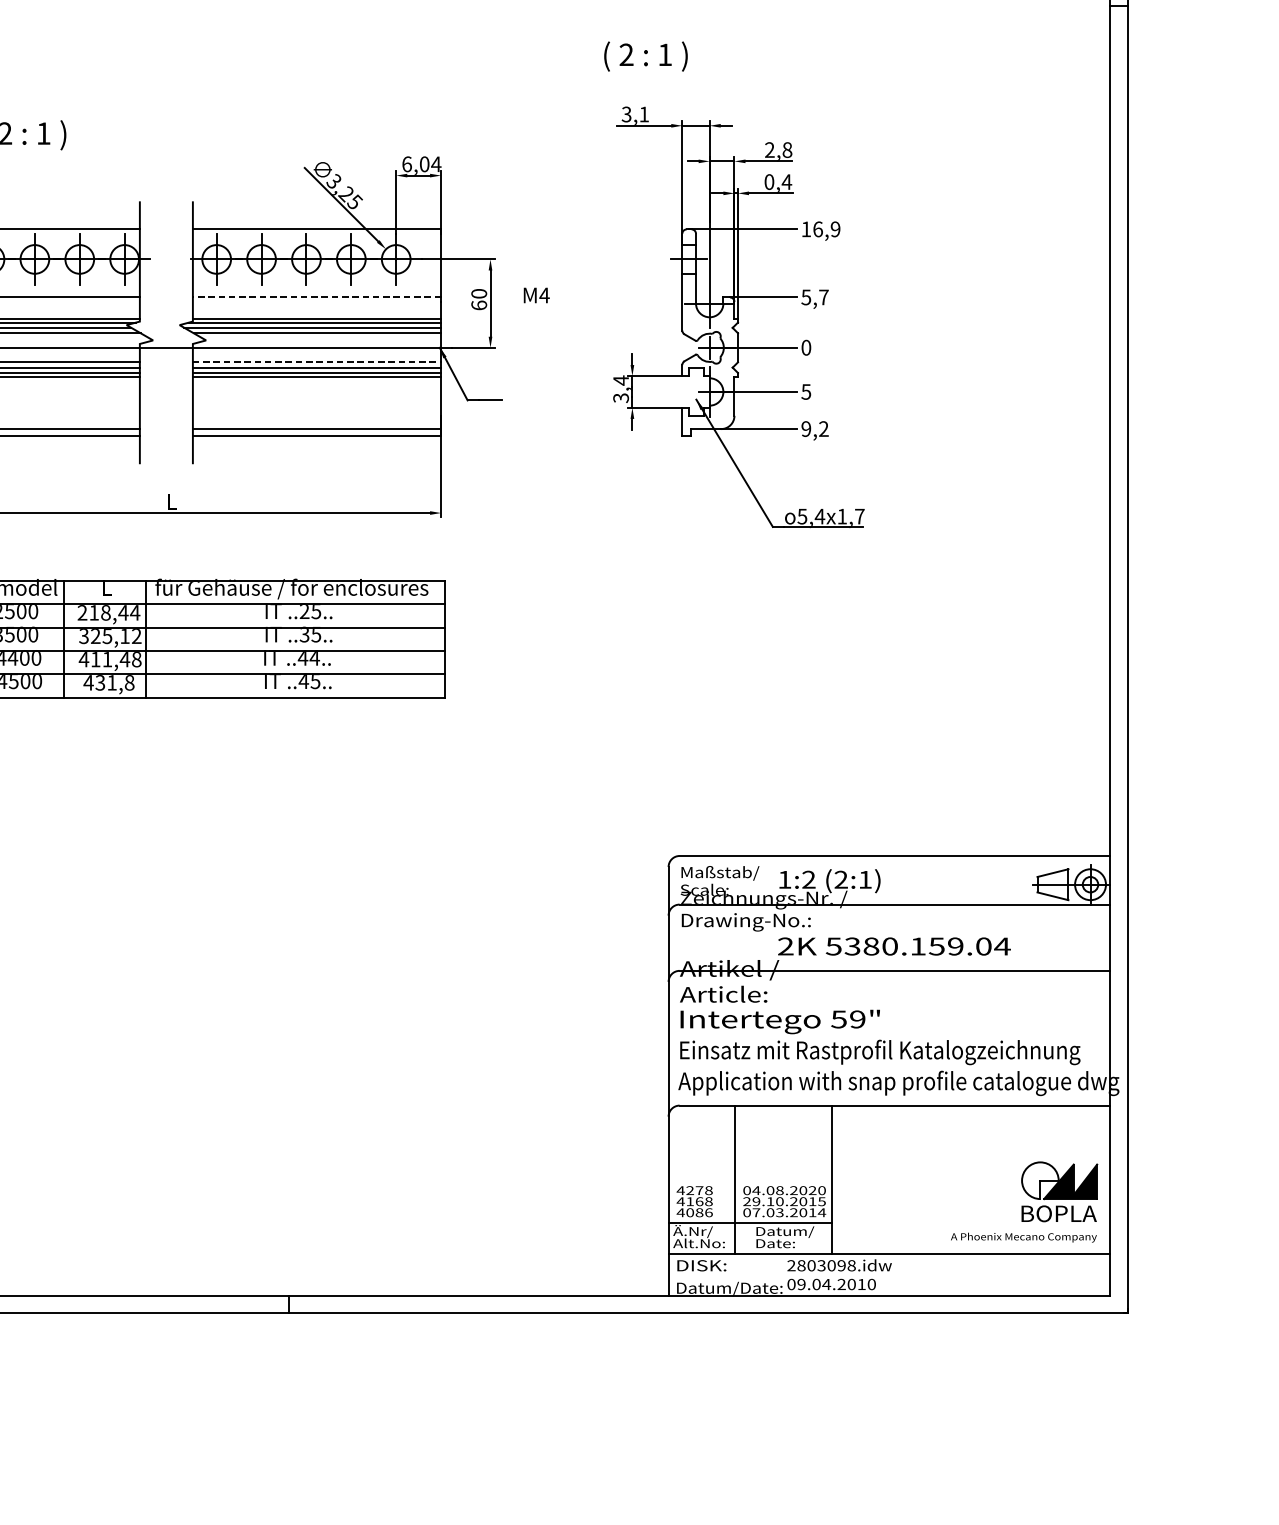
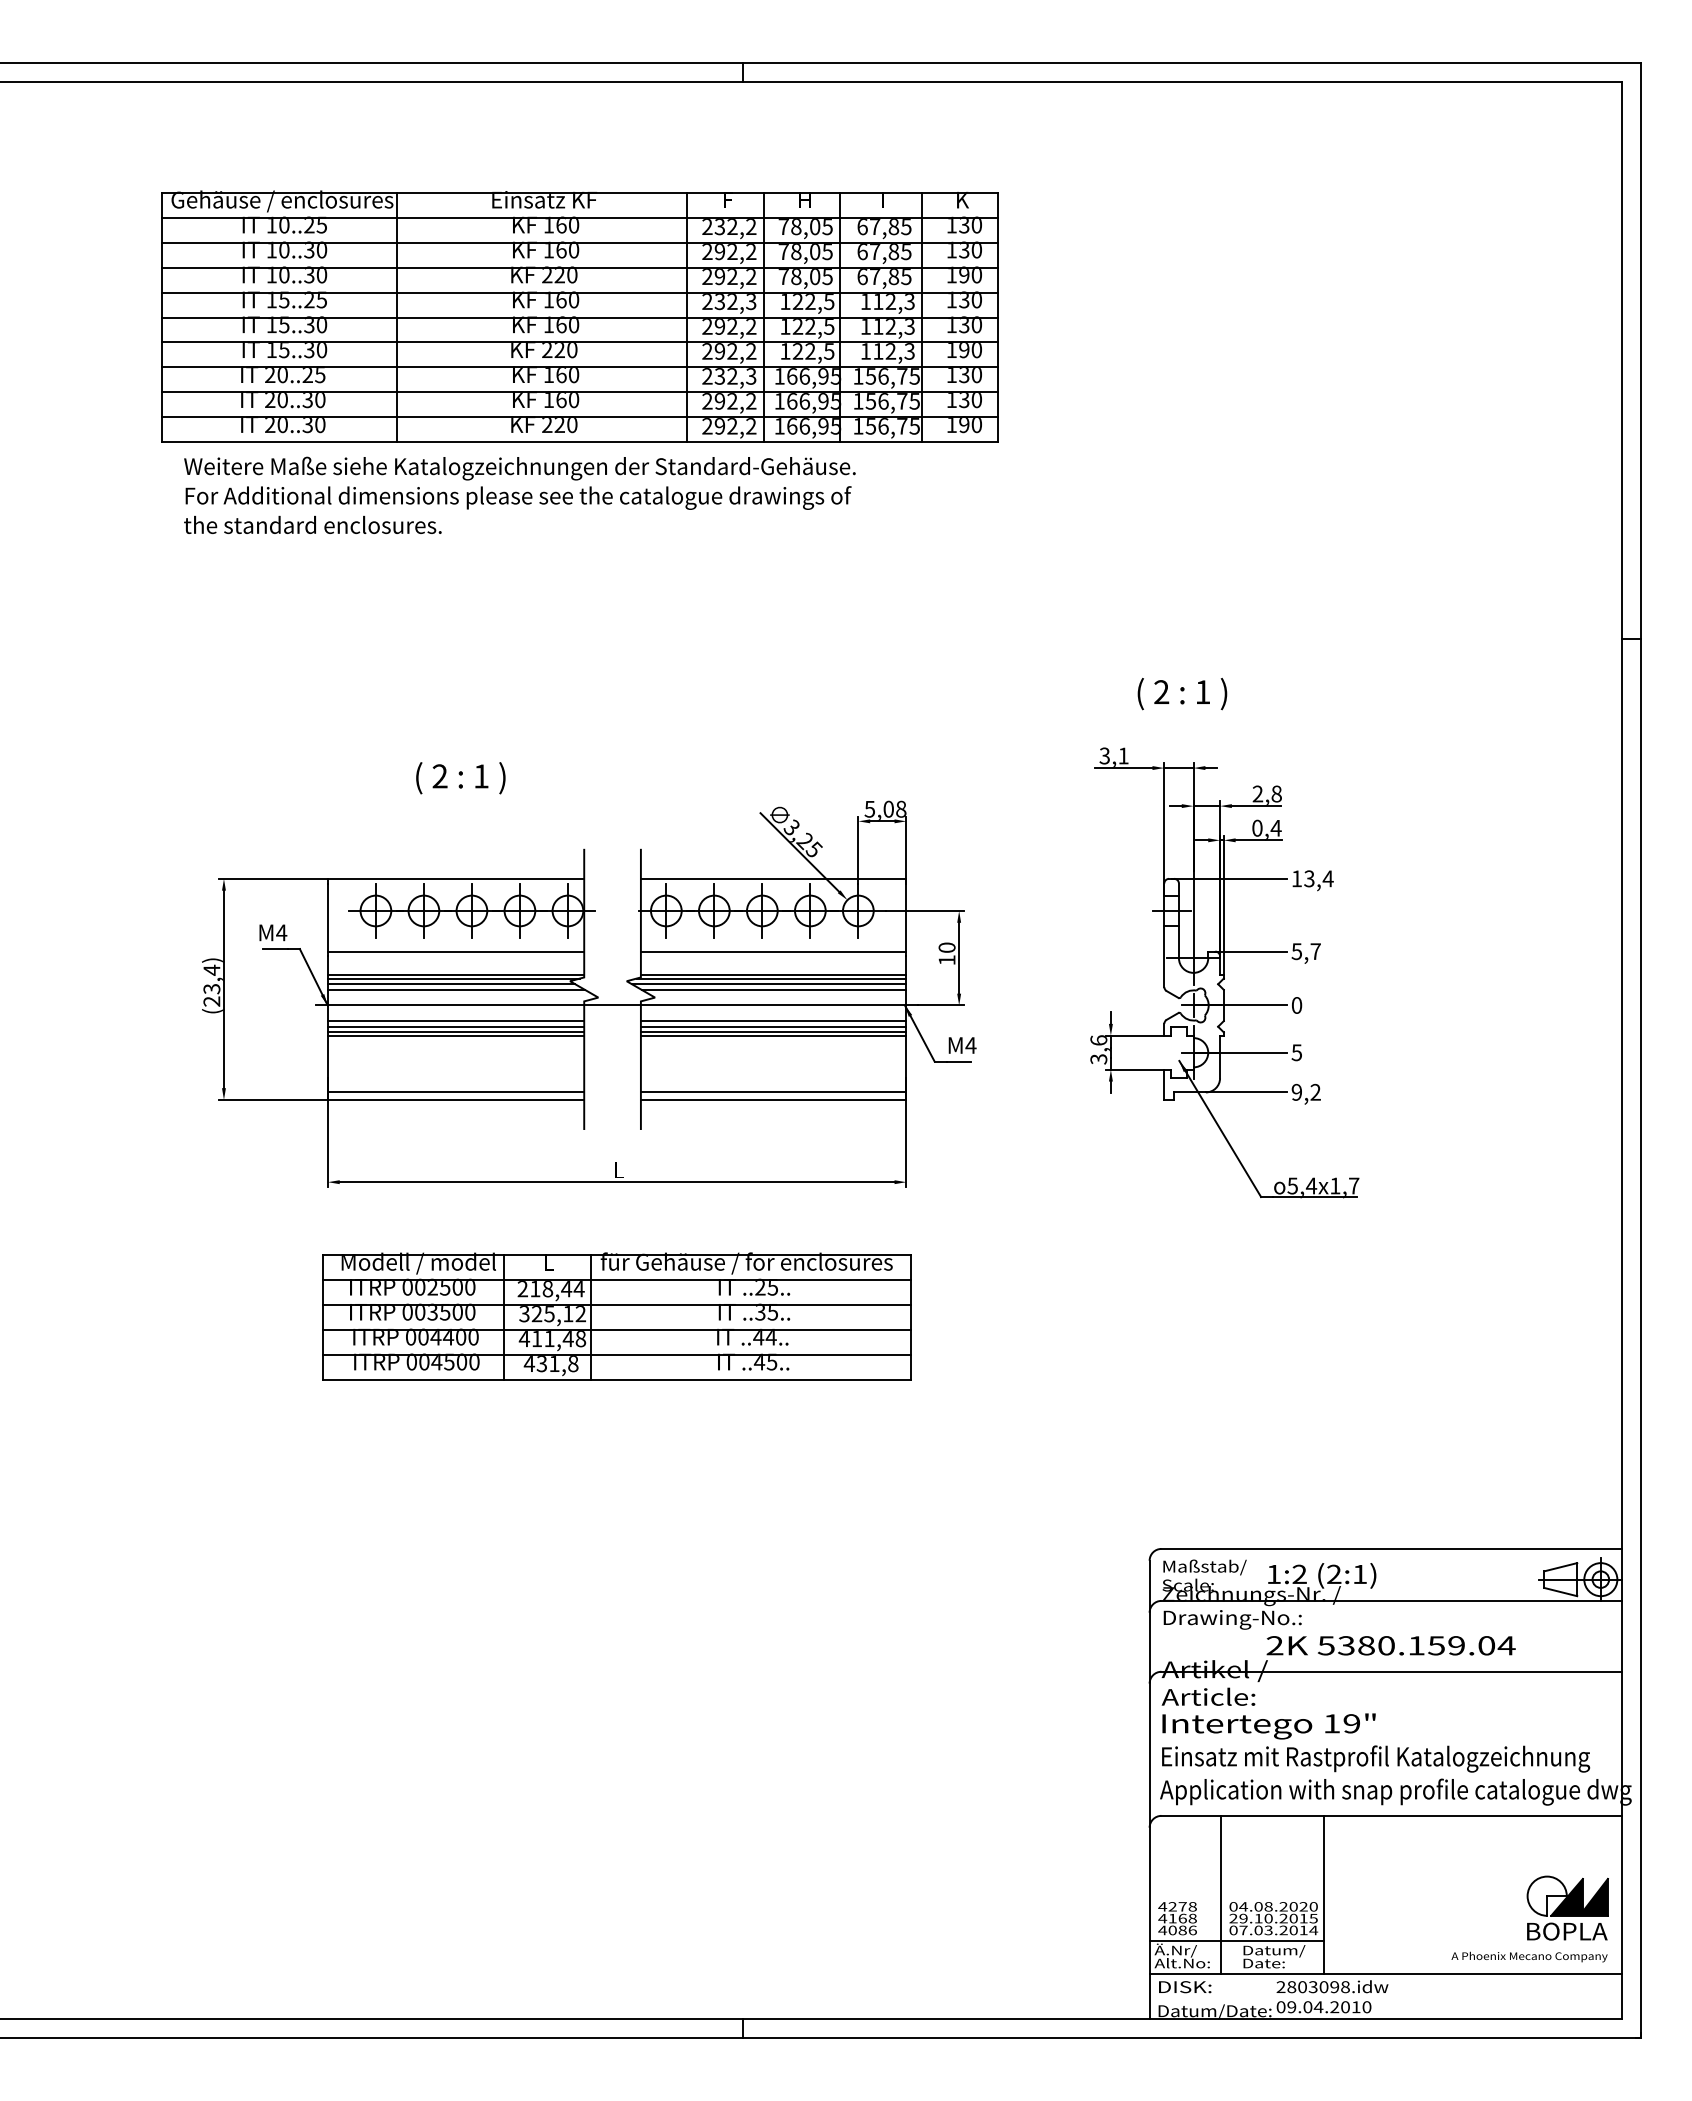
text: (646, 57) -> (1182, 694), moved
text: (421, 163) -> (885, 808), 6,04 -> 5,08
text: (826, 229) -> (1318, 878), 16,9 -> 13,4
text: (536, 295) -> (962, 1045), moved
line: (316, 297) -> (773, 951), dashed -> solid
text: (478, 305) -> (946, 960), 60 -> 10
line: (316, 362) -> (773, 1021), dashed -> solid
text: (620, 380) -> (1098, 1040), 3,4 -> 3,6
text: (838, 1019) -> (1331, 1723), 59" -> 19"

